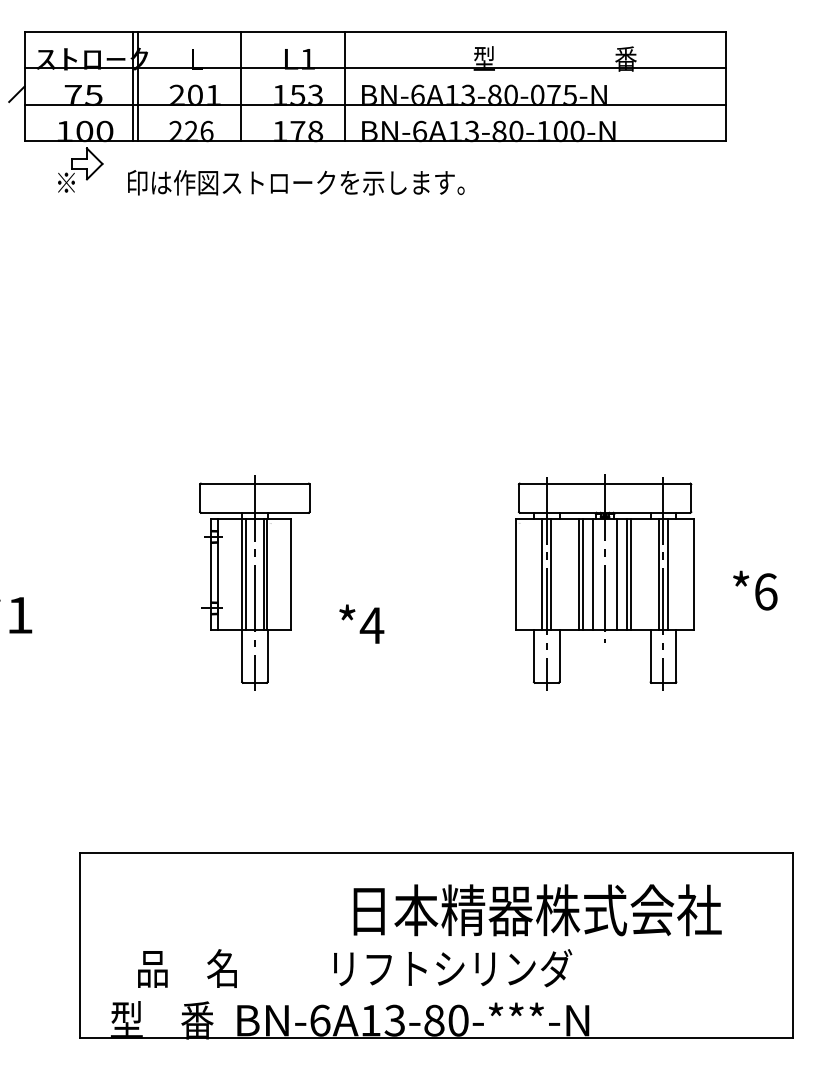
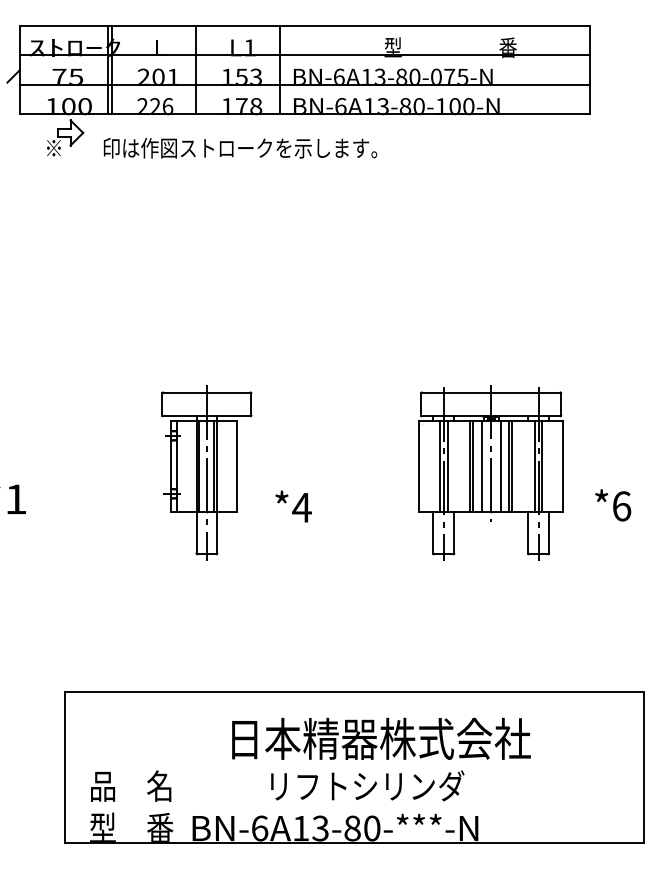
text: (755, 590) -> (613, 505), moved
text: (537, 909) -> (381, 738), moved
text: (187, 967) -> (131, 785), moved

